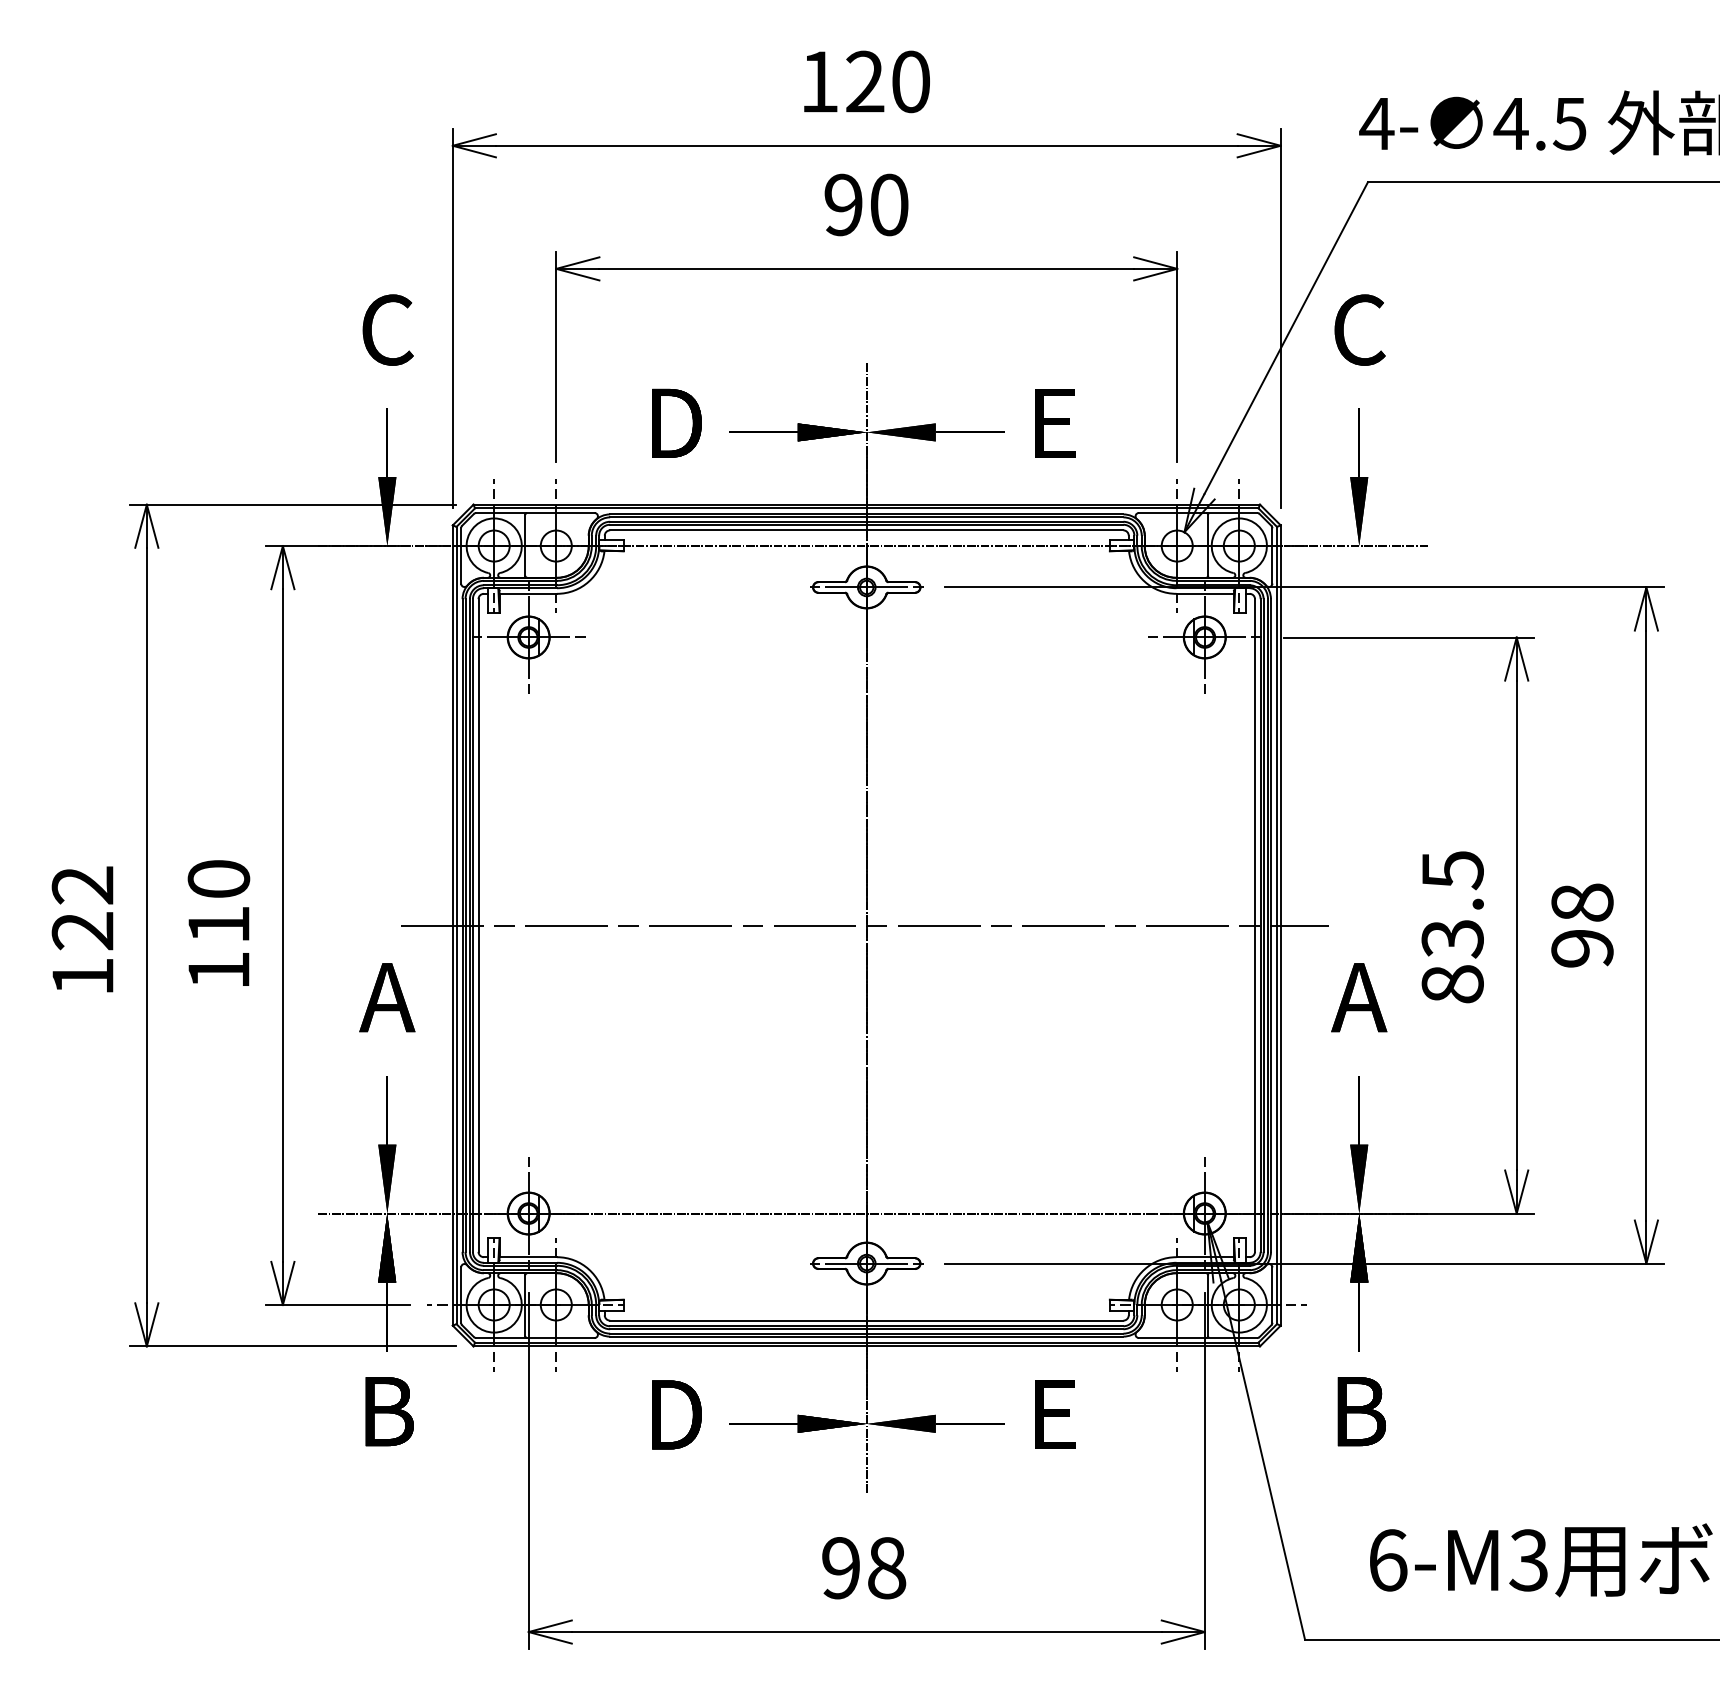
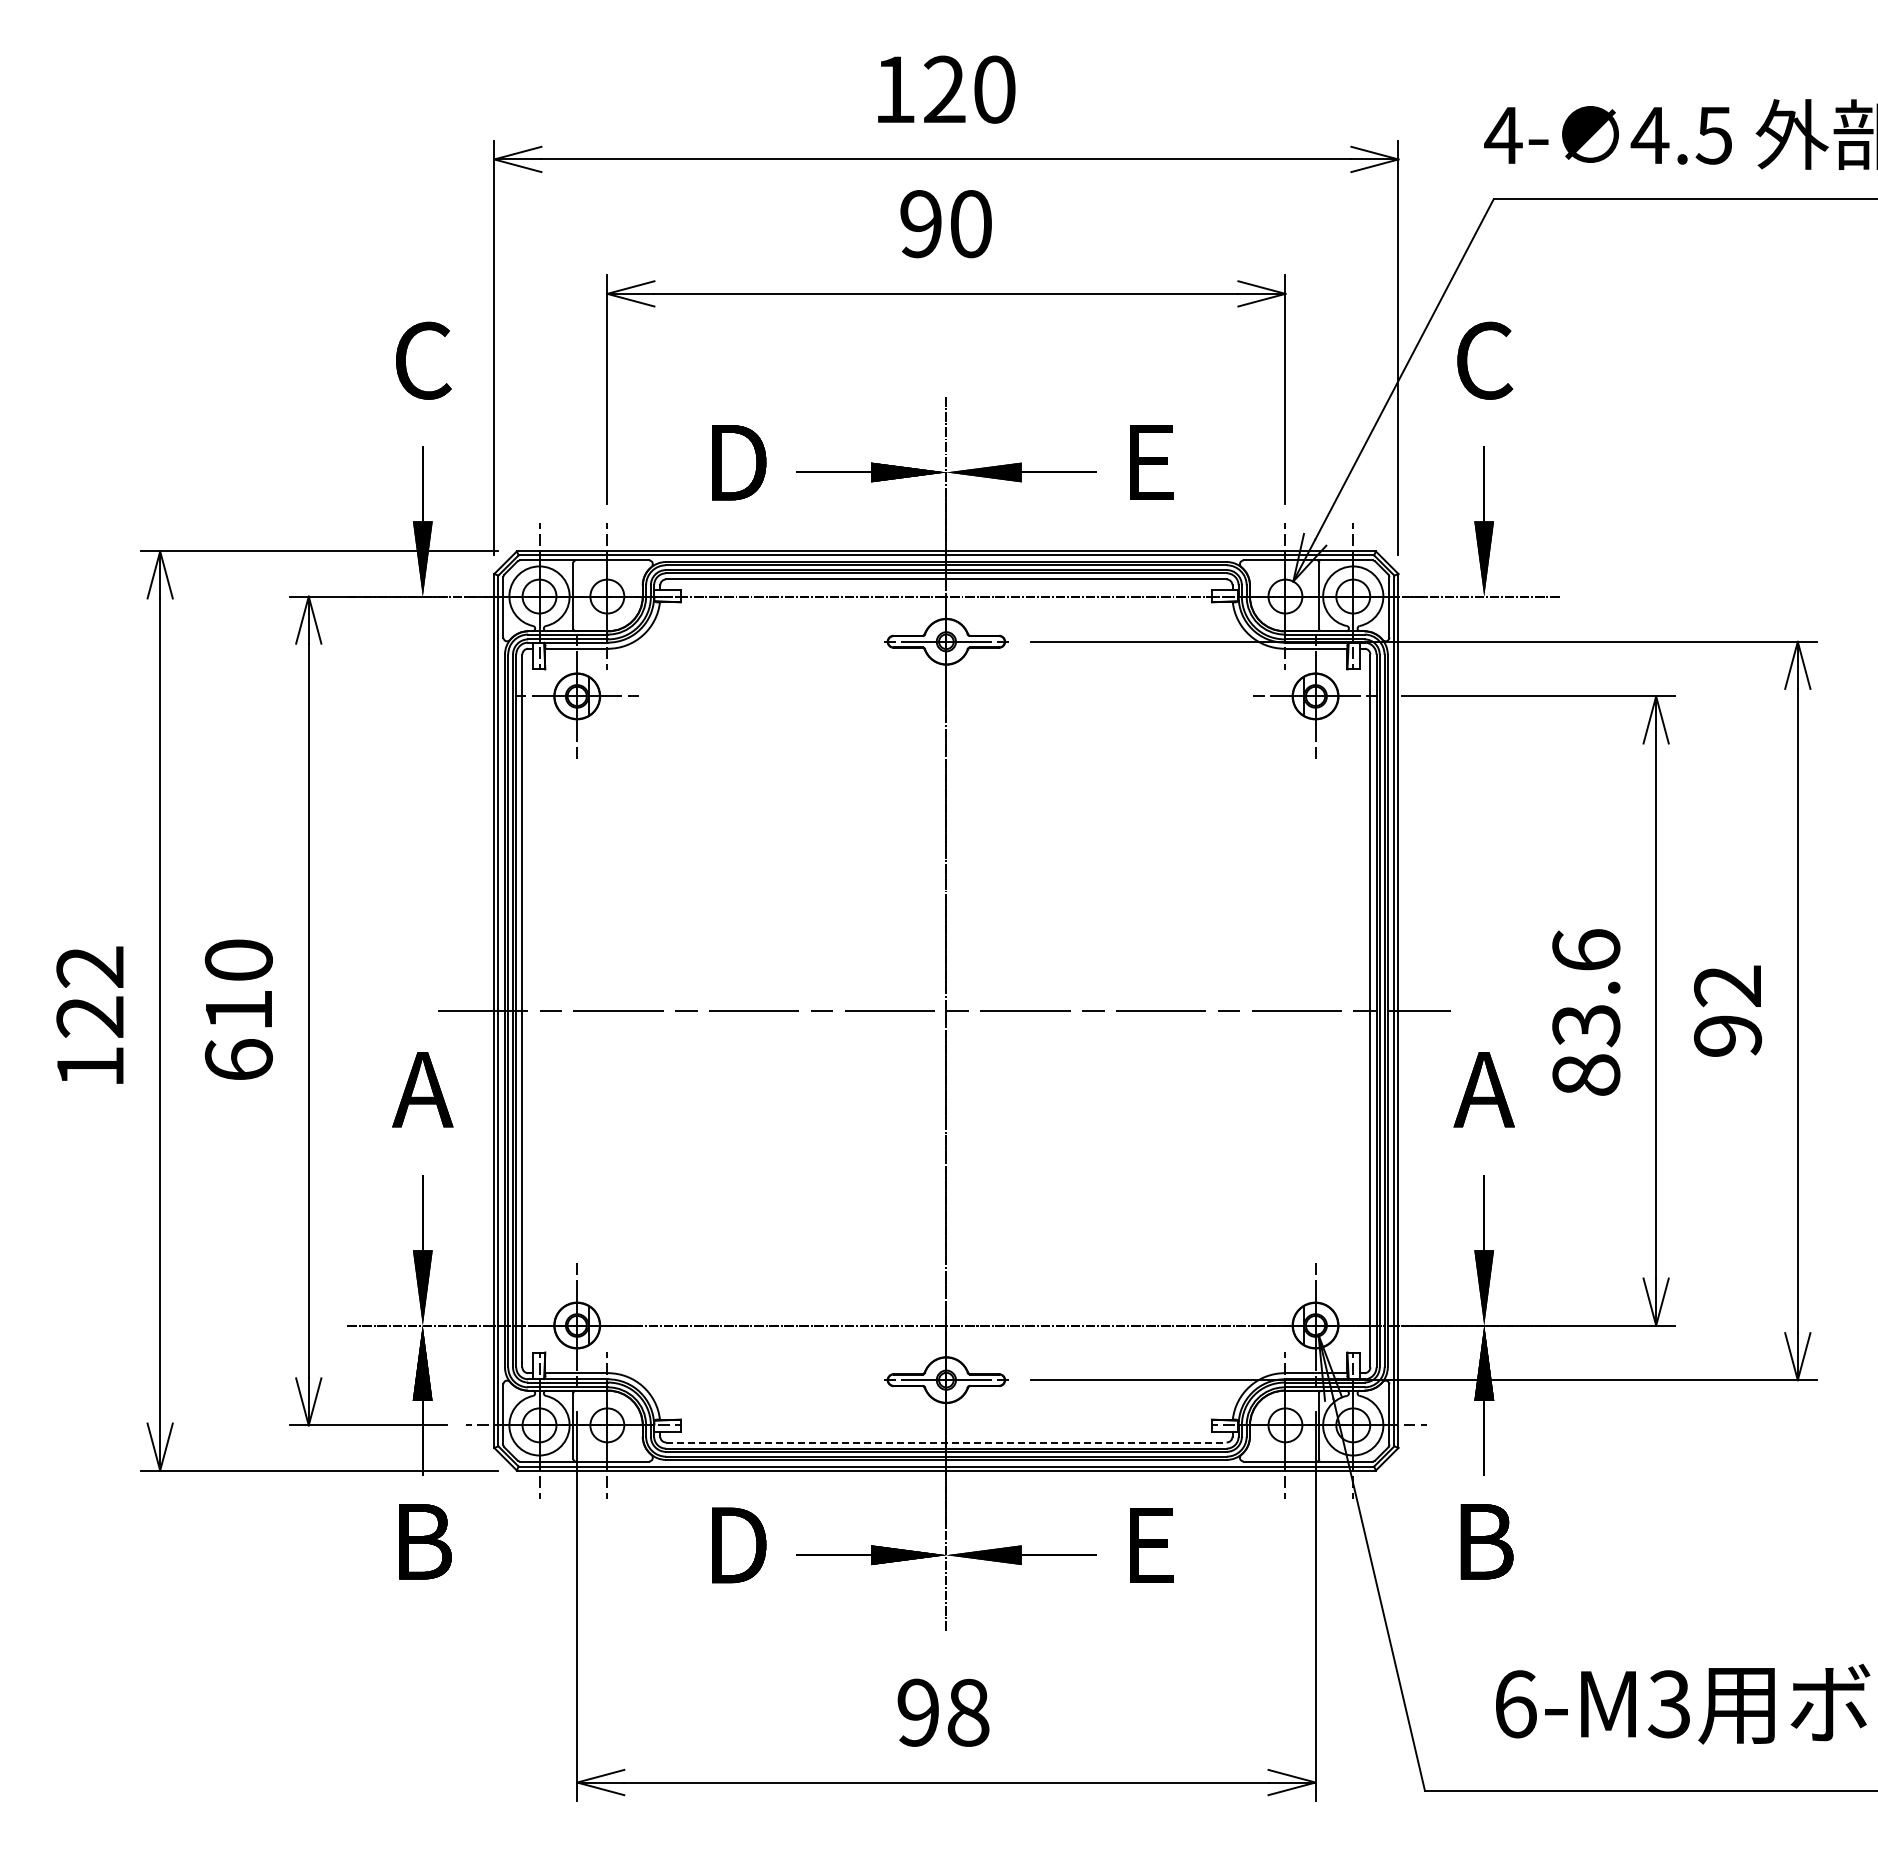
text: (1452, 870) -> (1586, 950), 83.5 -> 83.6
text: (1582, 903) -> (1728, 986), 98 -> 92
text: (218, 969) -> (238, 1059), 110 -> 610
line: (866, 1320) -> (946, 1442), solid -> dashed

